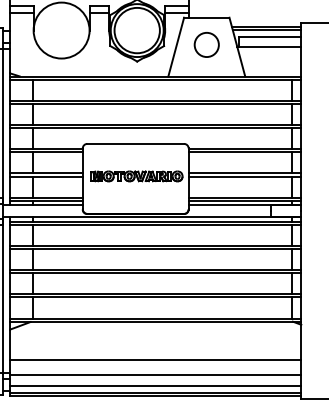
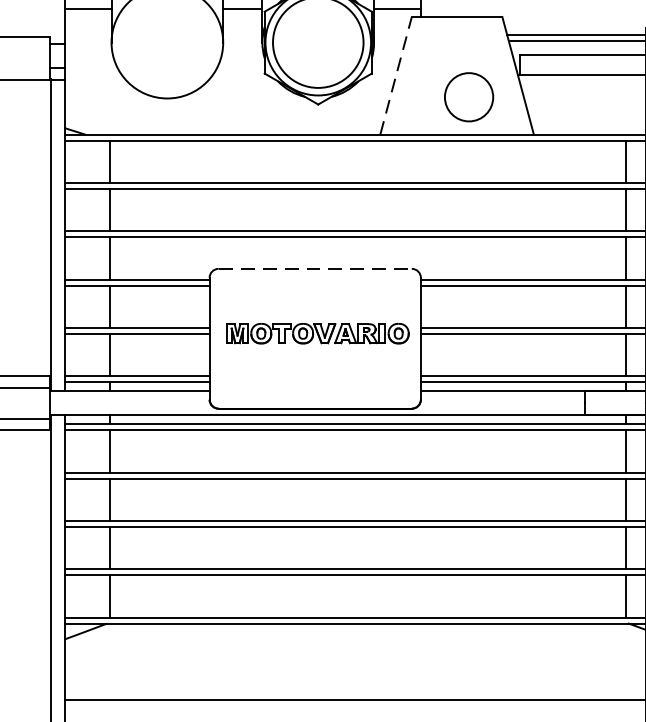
circle: (206, 44) -> (468, 96), moved
line: (176, 47) -> (396, 76), solid -> dashed
line: (136, 143) -> (316, 268), solid -> dashed

